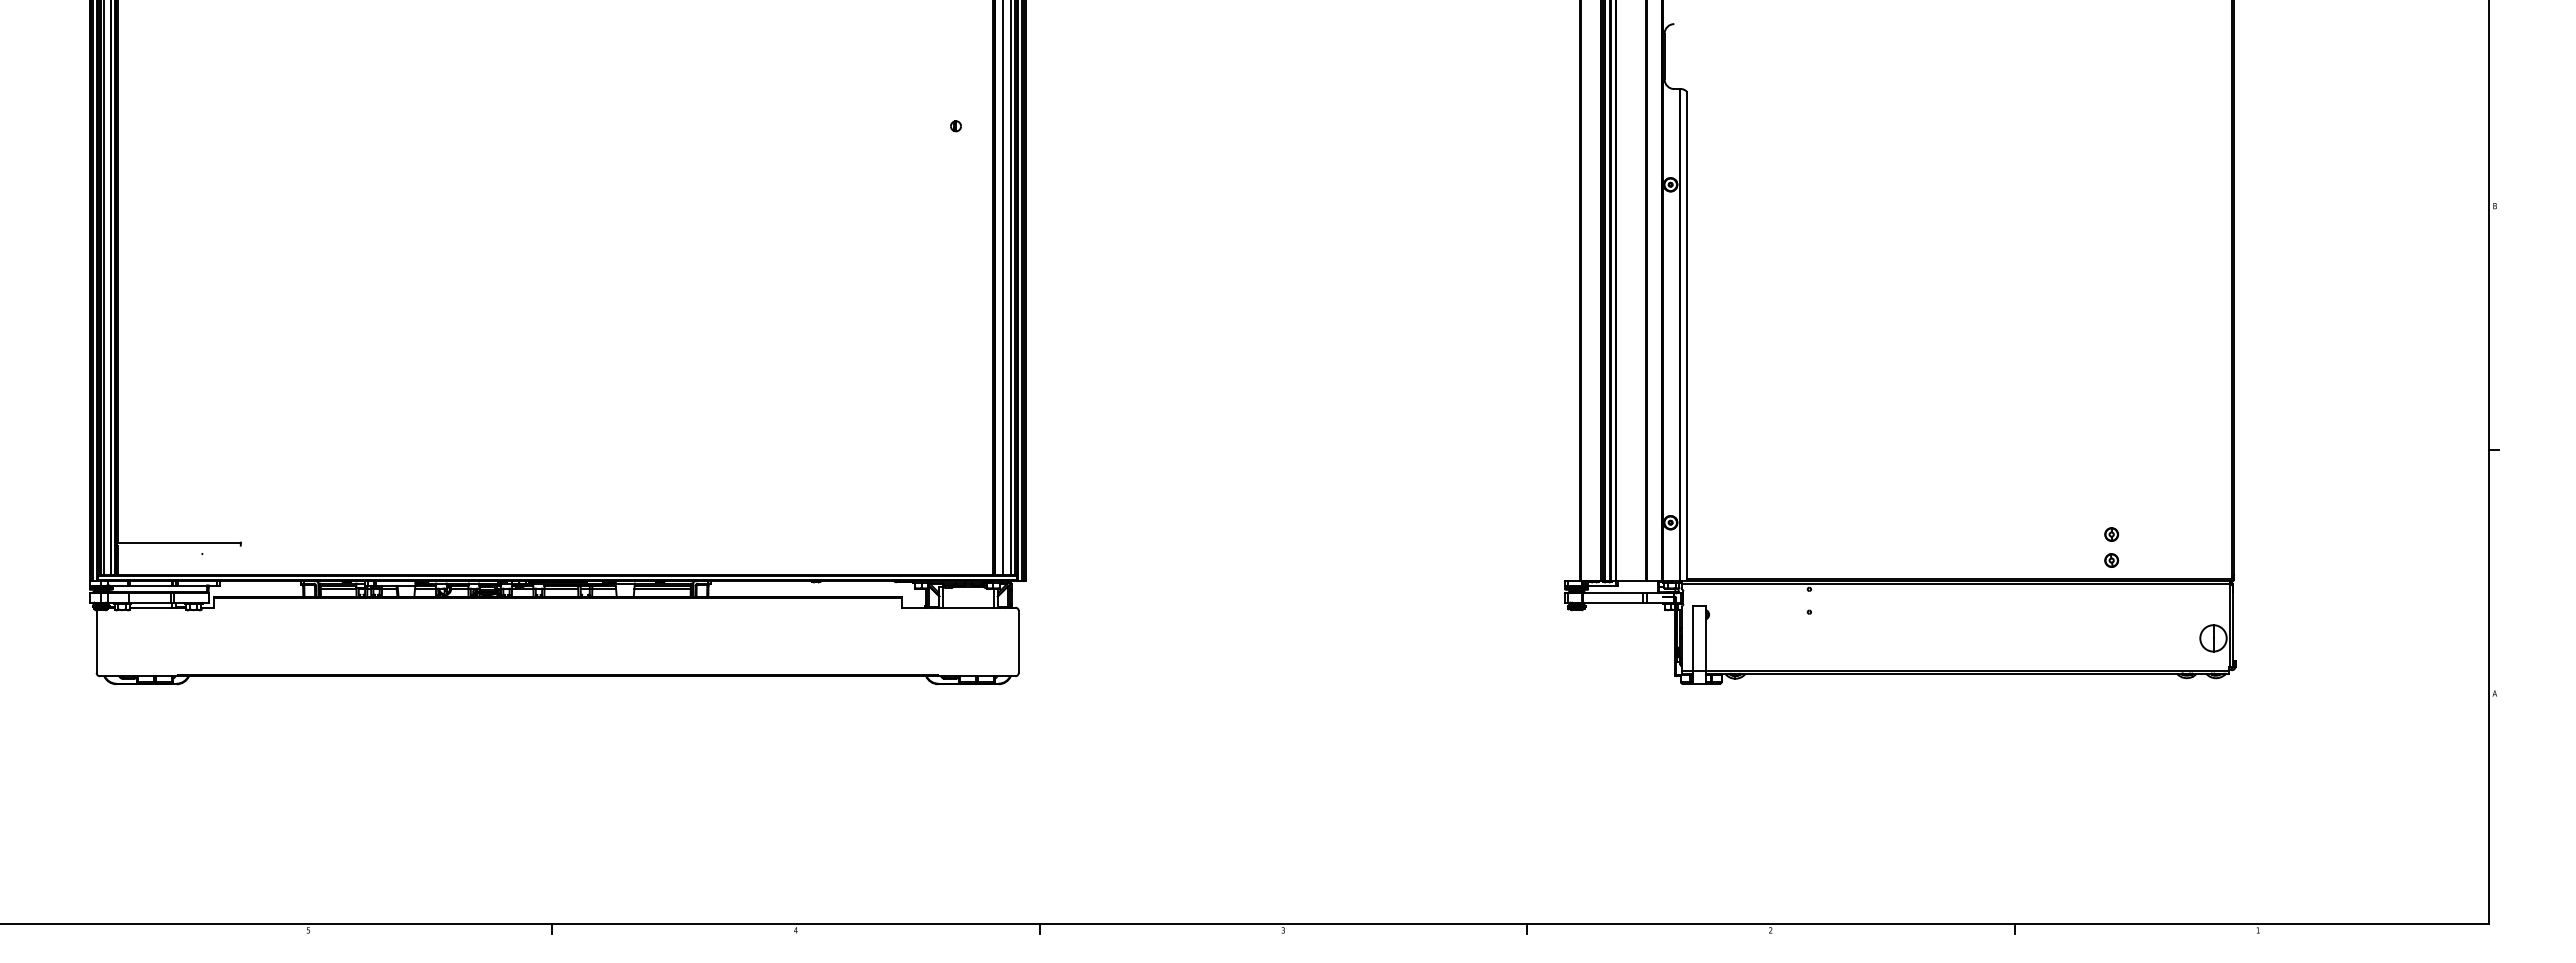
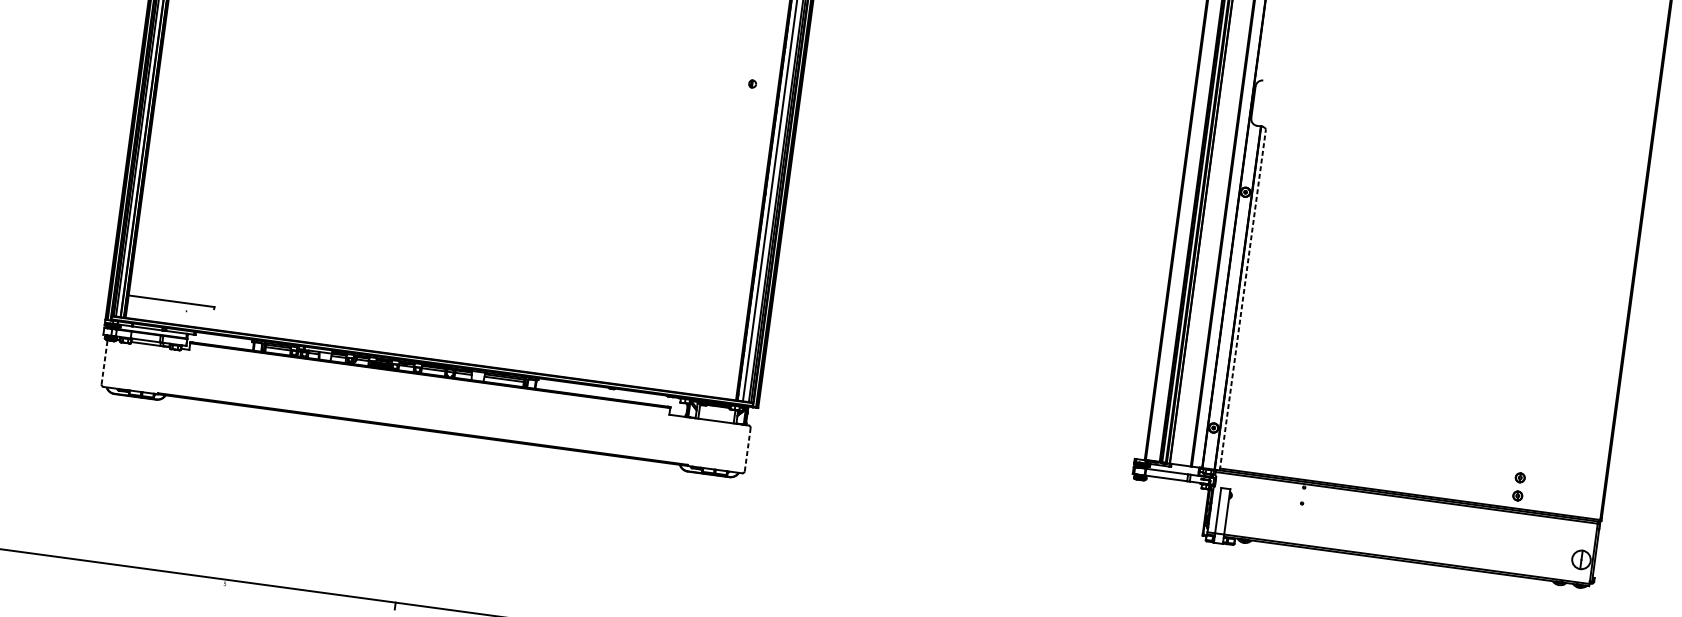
line: (1687, 336) -> (1243, 299), solid -> dashed
line: (96, 642) -> (104, 363), solid -> dashed
line: (1018, 642) -> (747, 450), solid -> dashed

